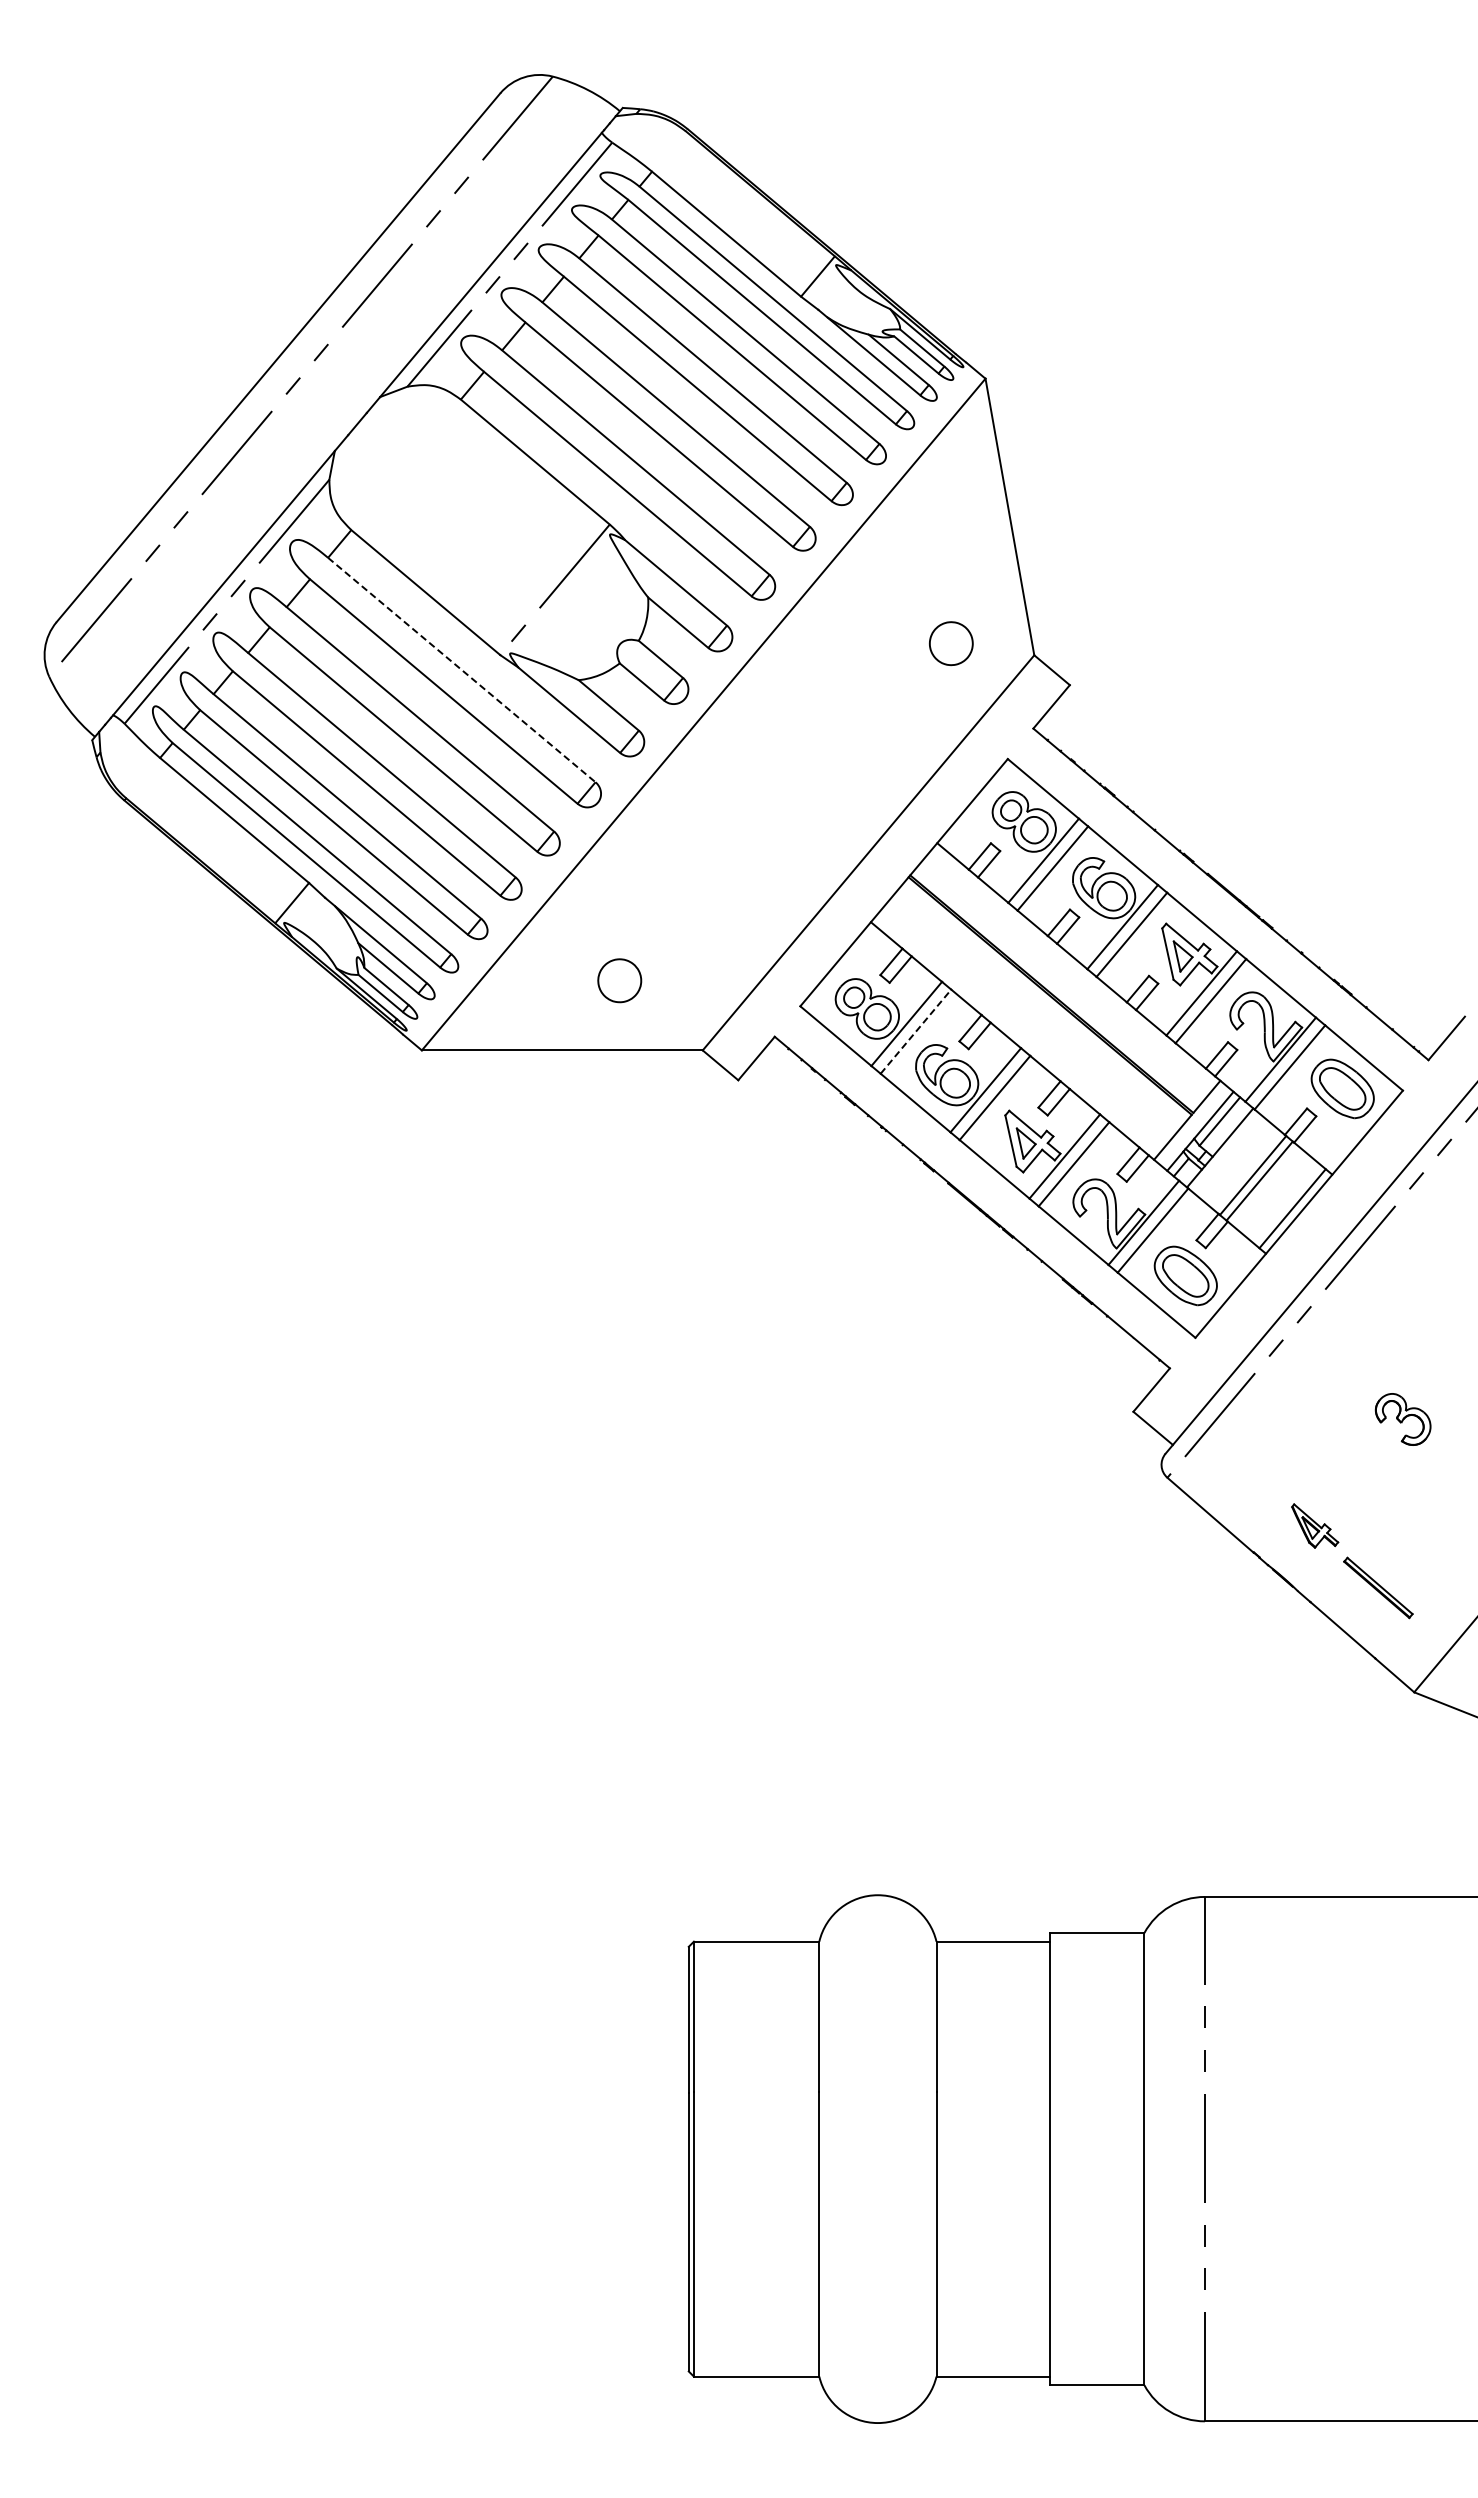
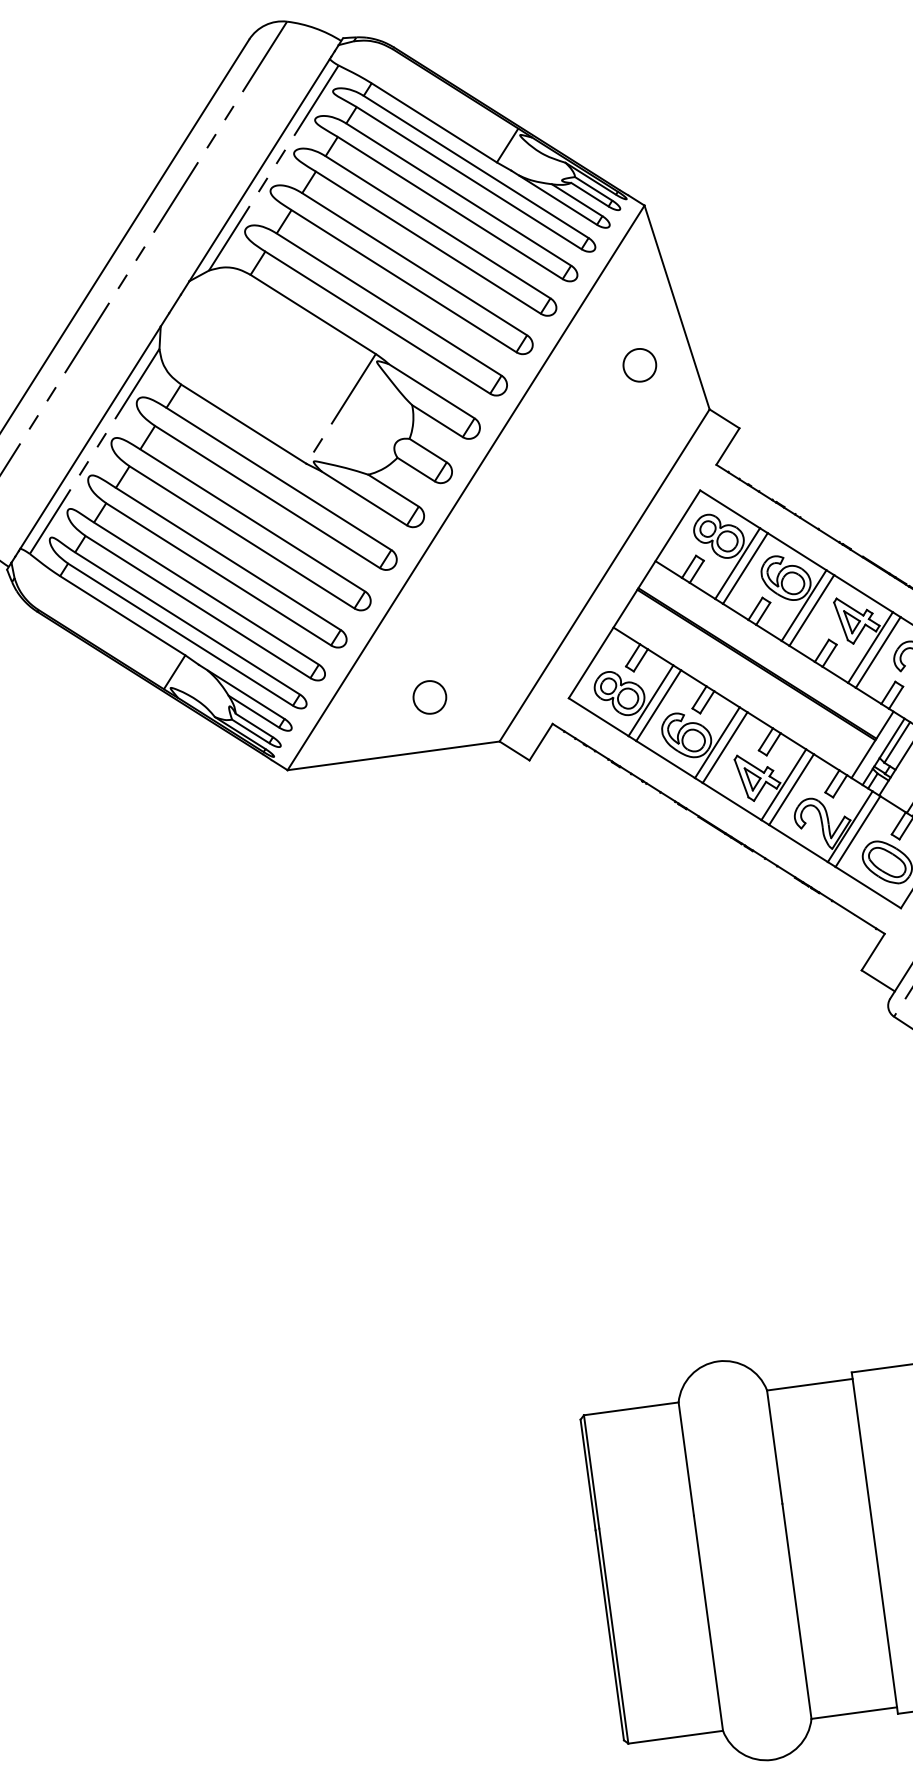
part: (951, 643) -> (639, 365), moved
line: (461, 670) -> (278, 479), dashed -> solid
line: (915, 1031) -> (658, 705), dashed -> solid

